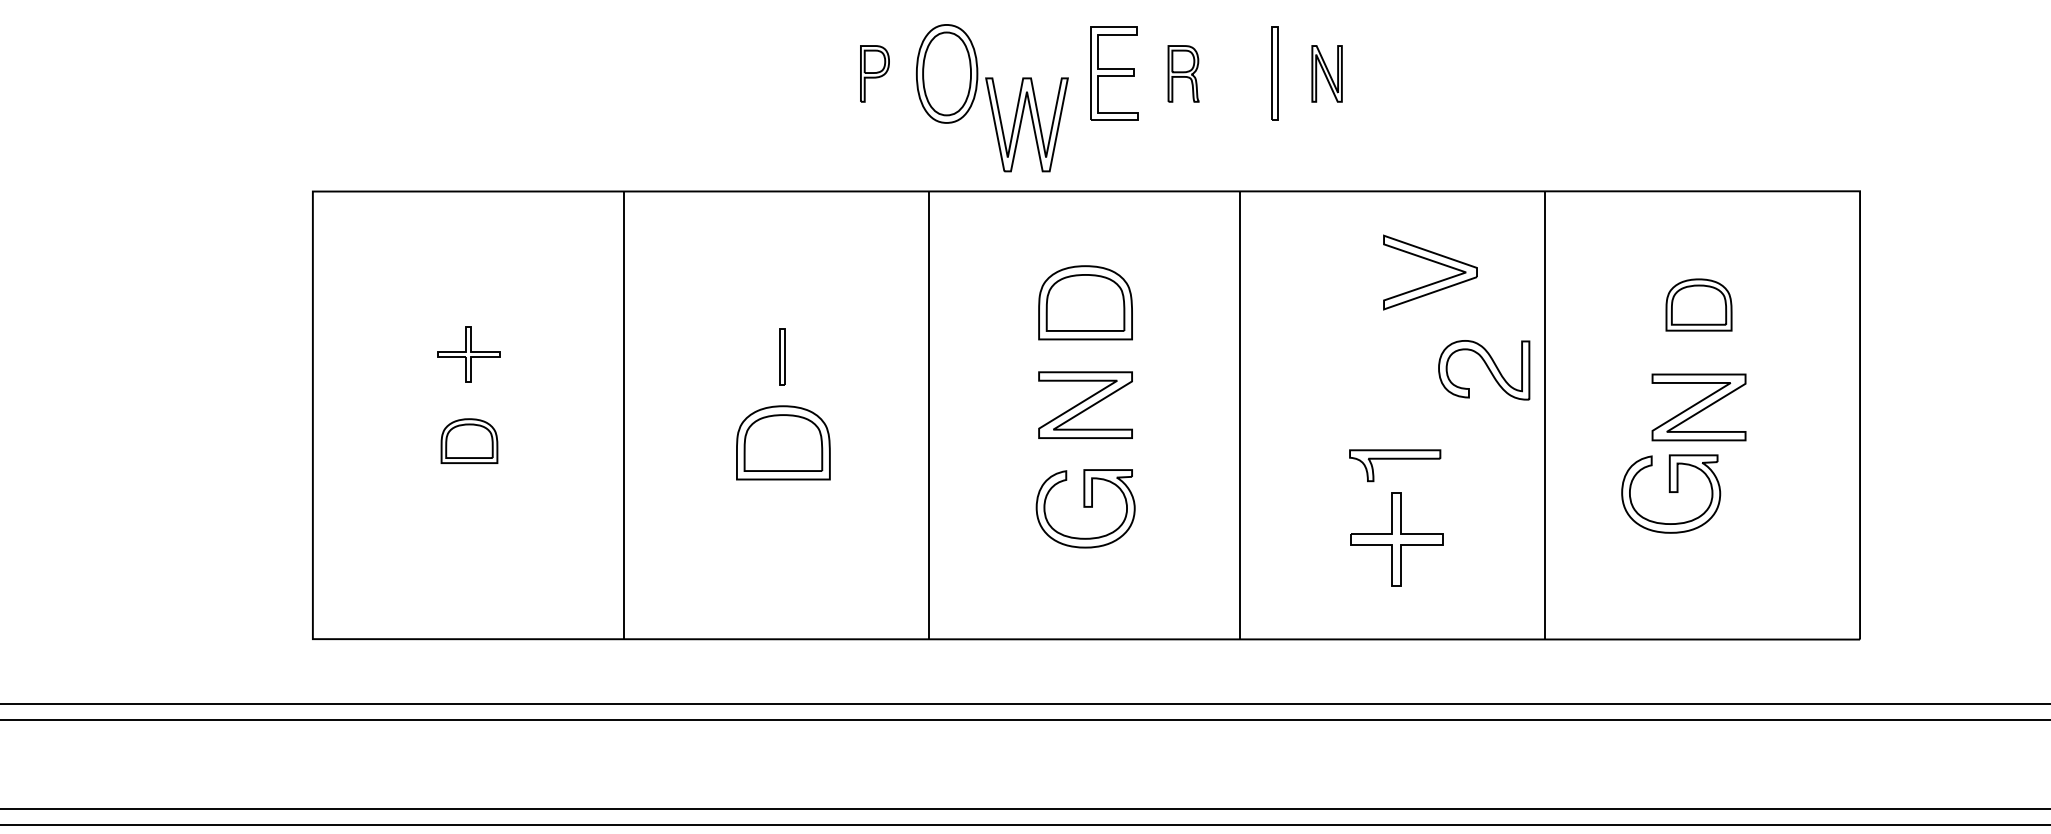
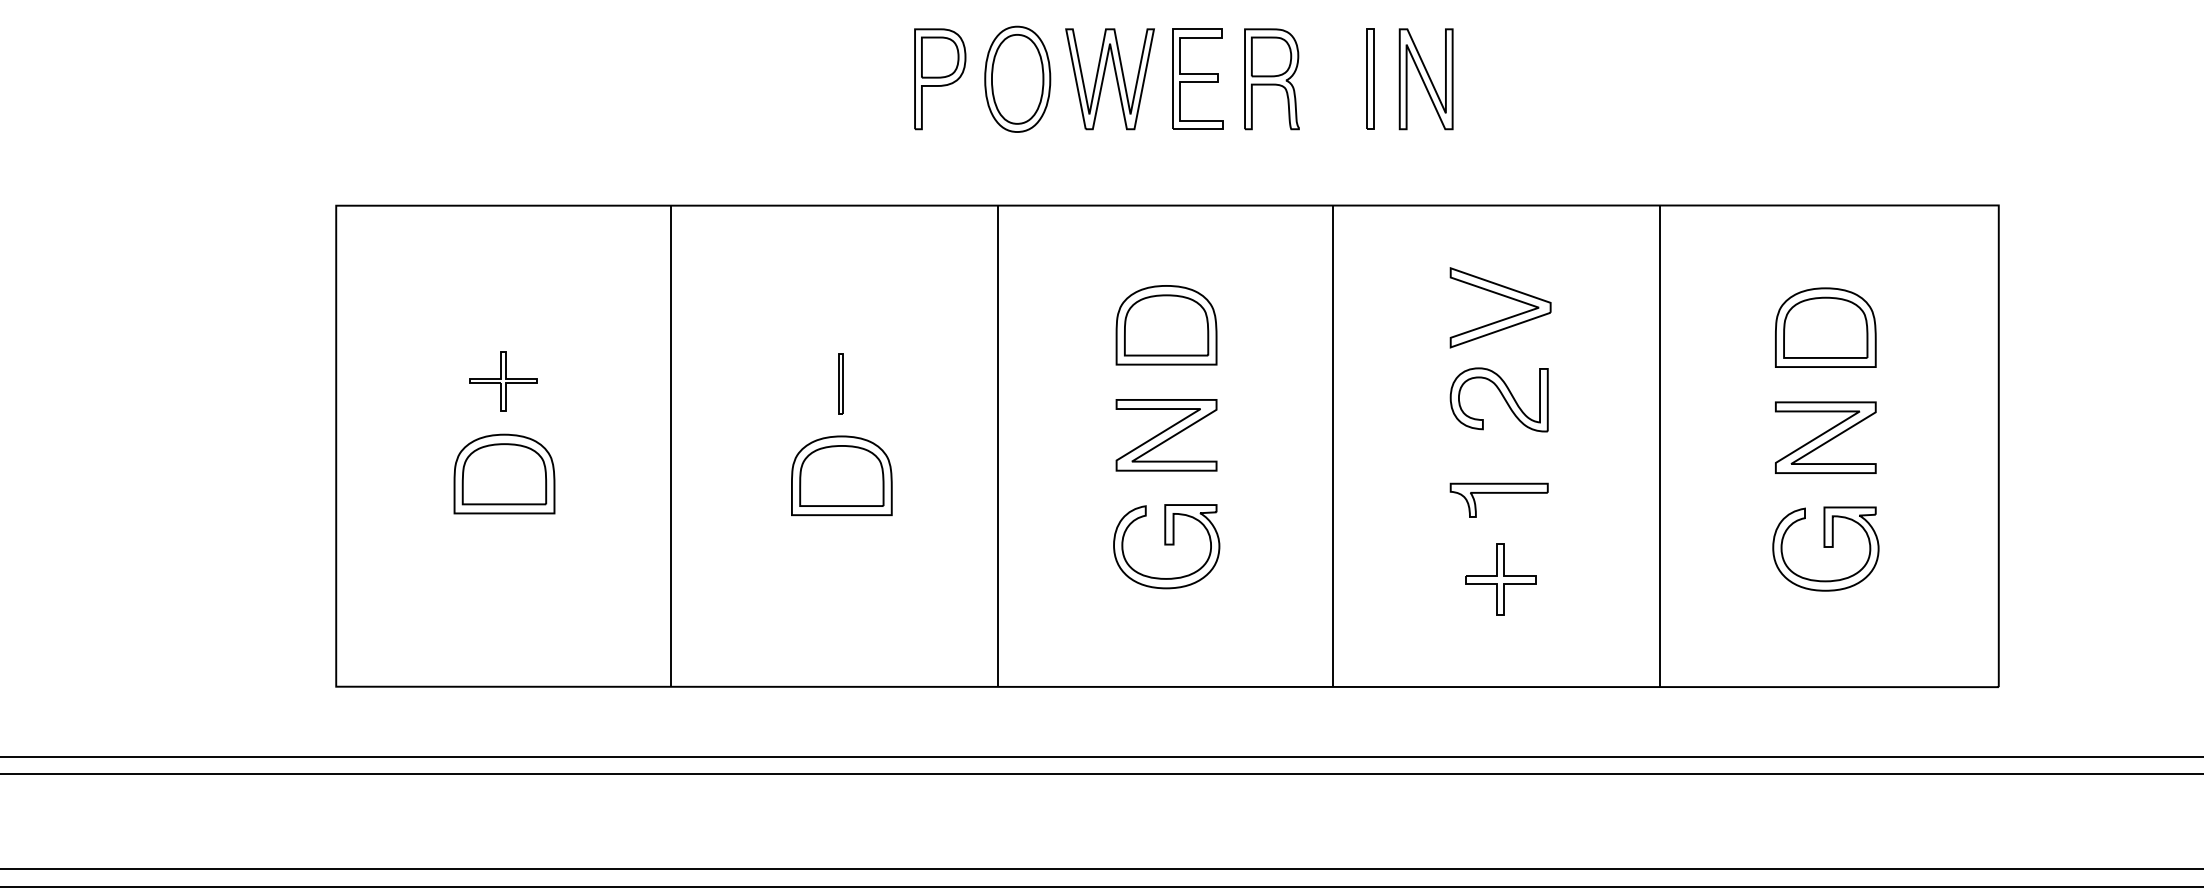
part: (874, 73) -> (939, 78), size x1.67
part: (1183, 73) -> (1271, 78), size x1.67
part: (1326, 73) -> (1425, 78), size x1.67
part: (1026, 124) -> (1109, 78), moved
part: (1433, 262) -> (1503, 297), moved
part: (1698, 304) -> (1825, 327), size x1.43
part: (1484, 370) -> (1499, 400), moved
part: (469, 440) -> (504, 473), size x1.67
part: (1671, 493) -> (1826, 548), moved
part: (1396, 539) -> (1500, 579), size x0.71

